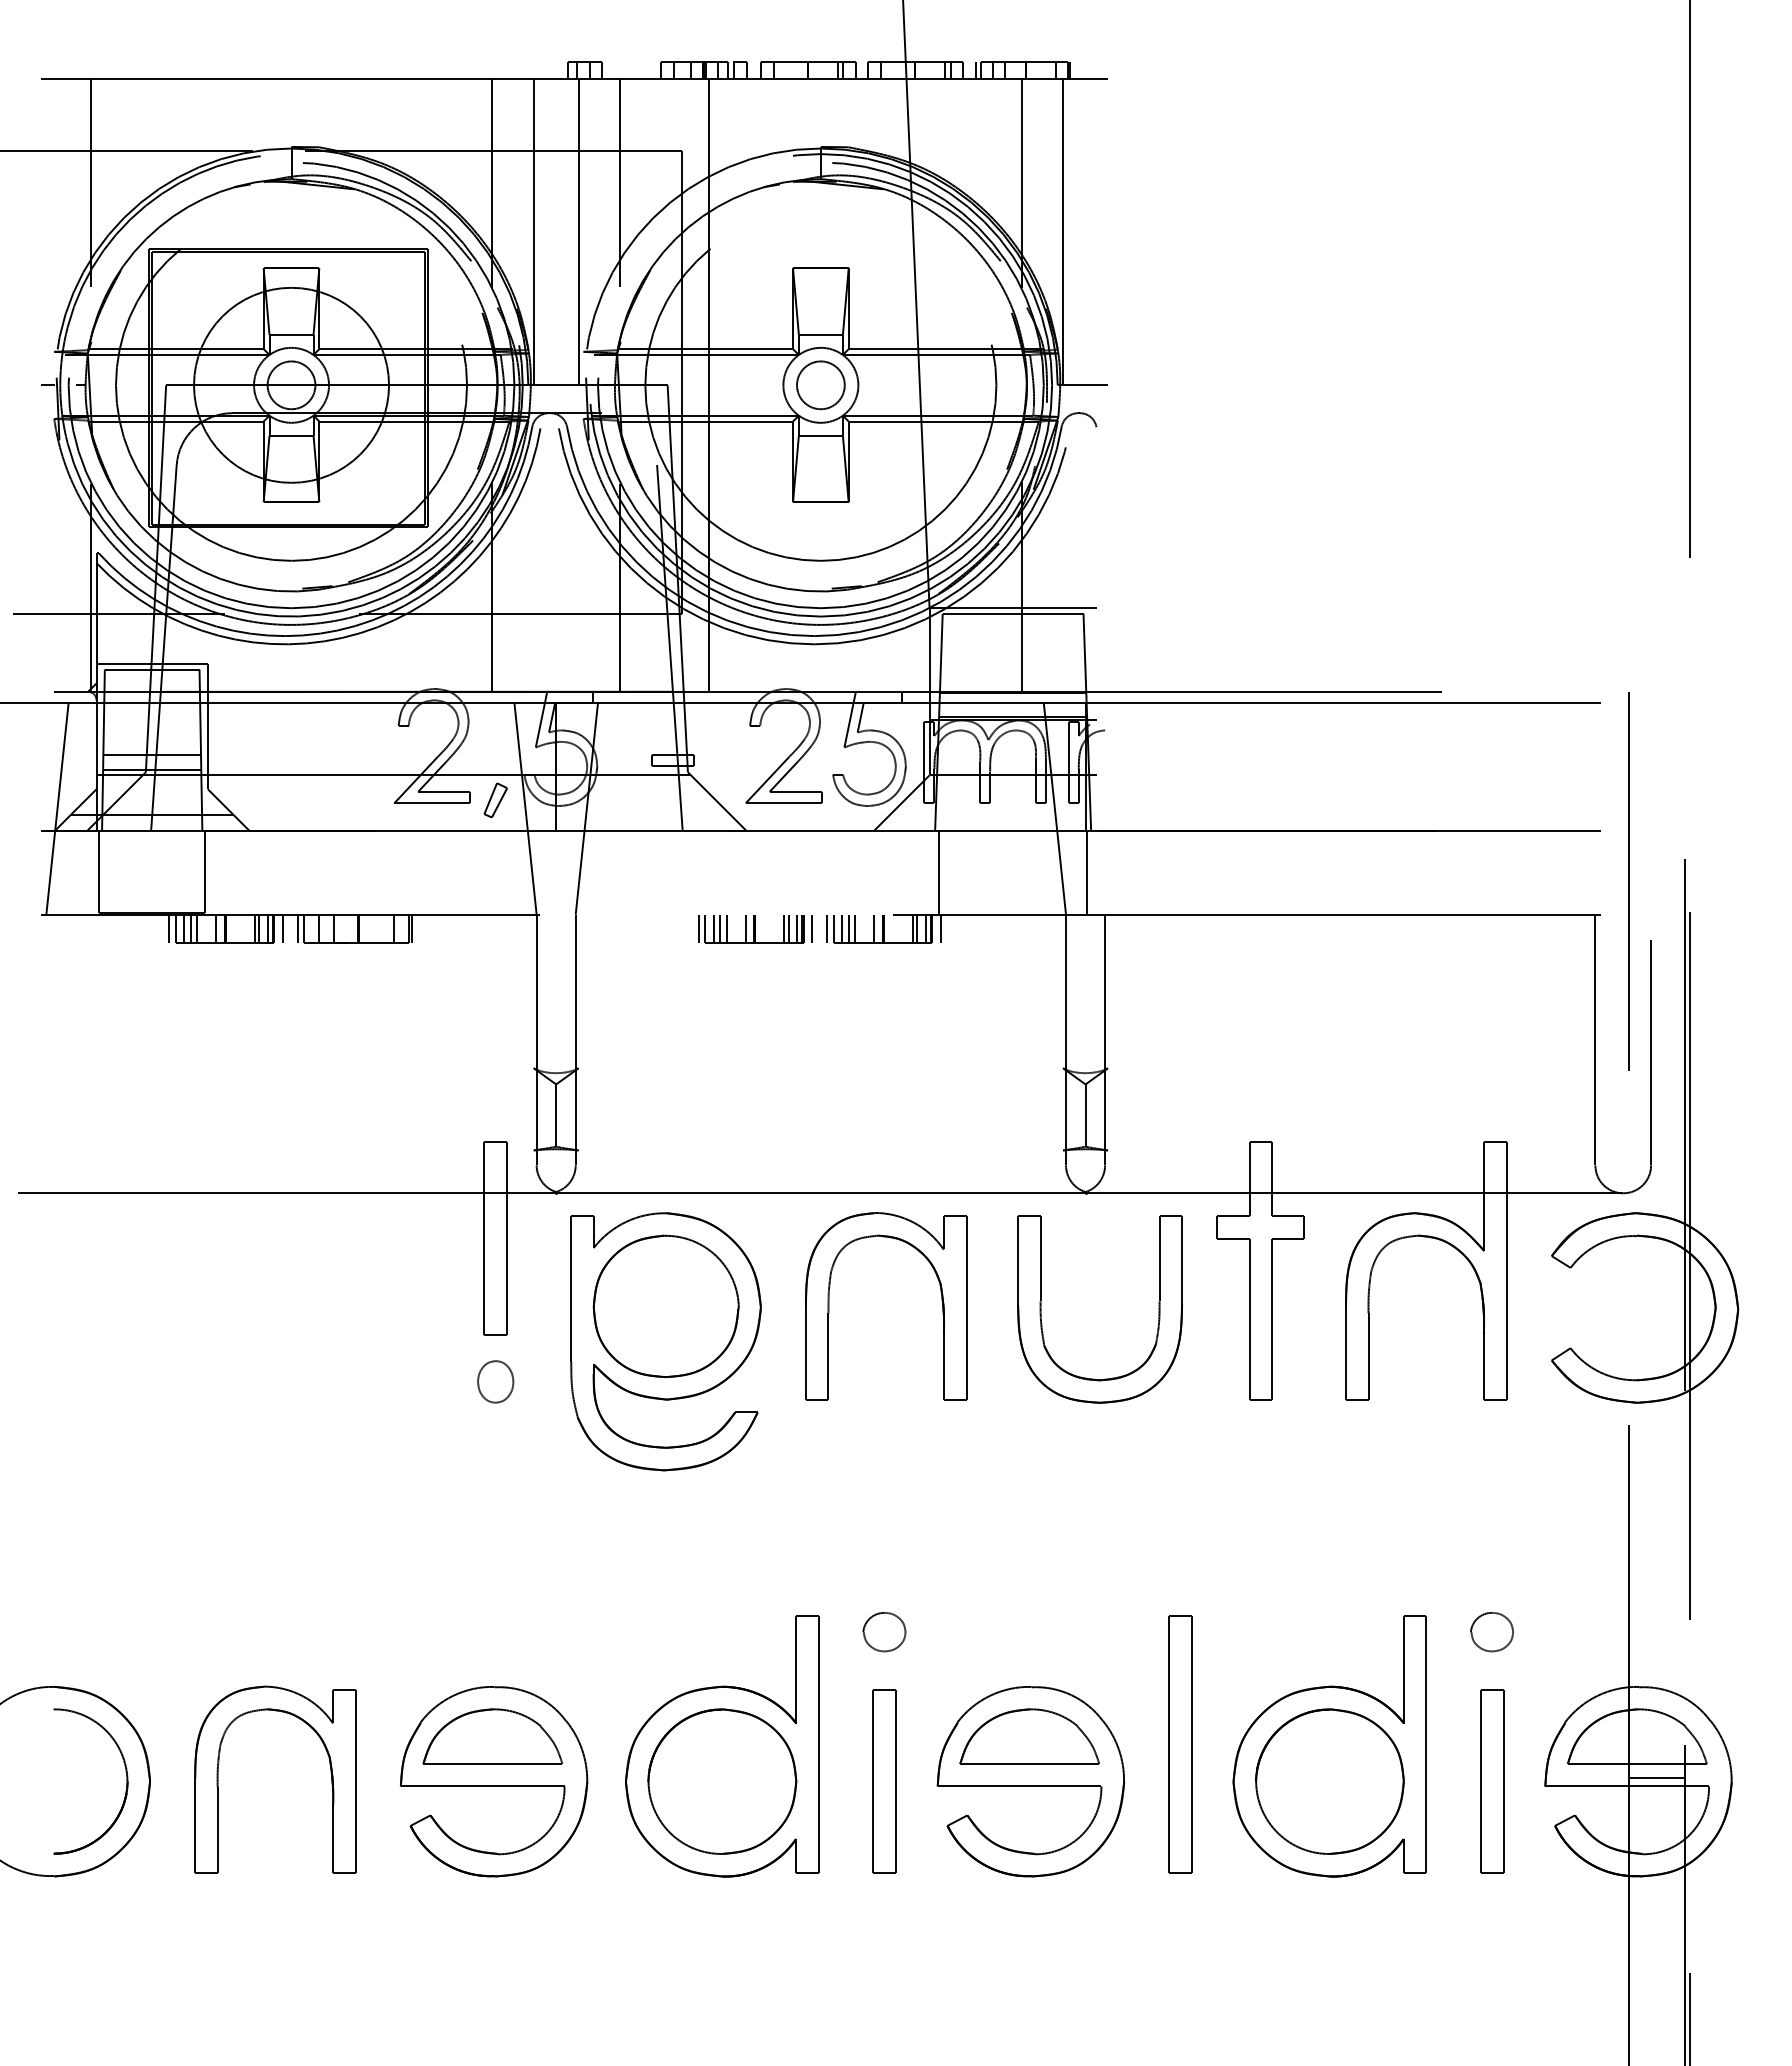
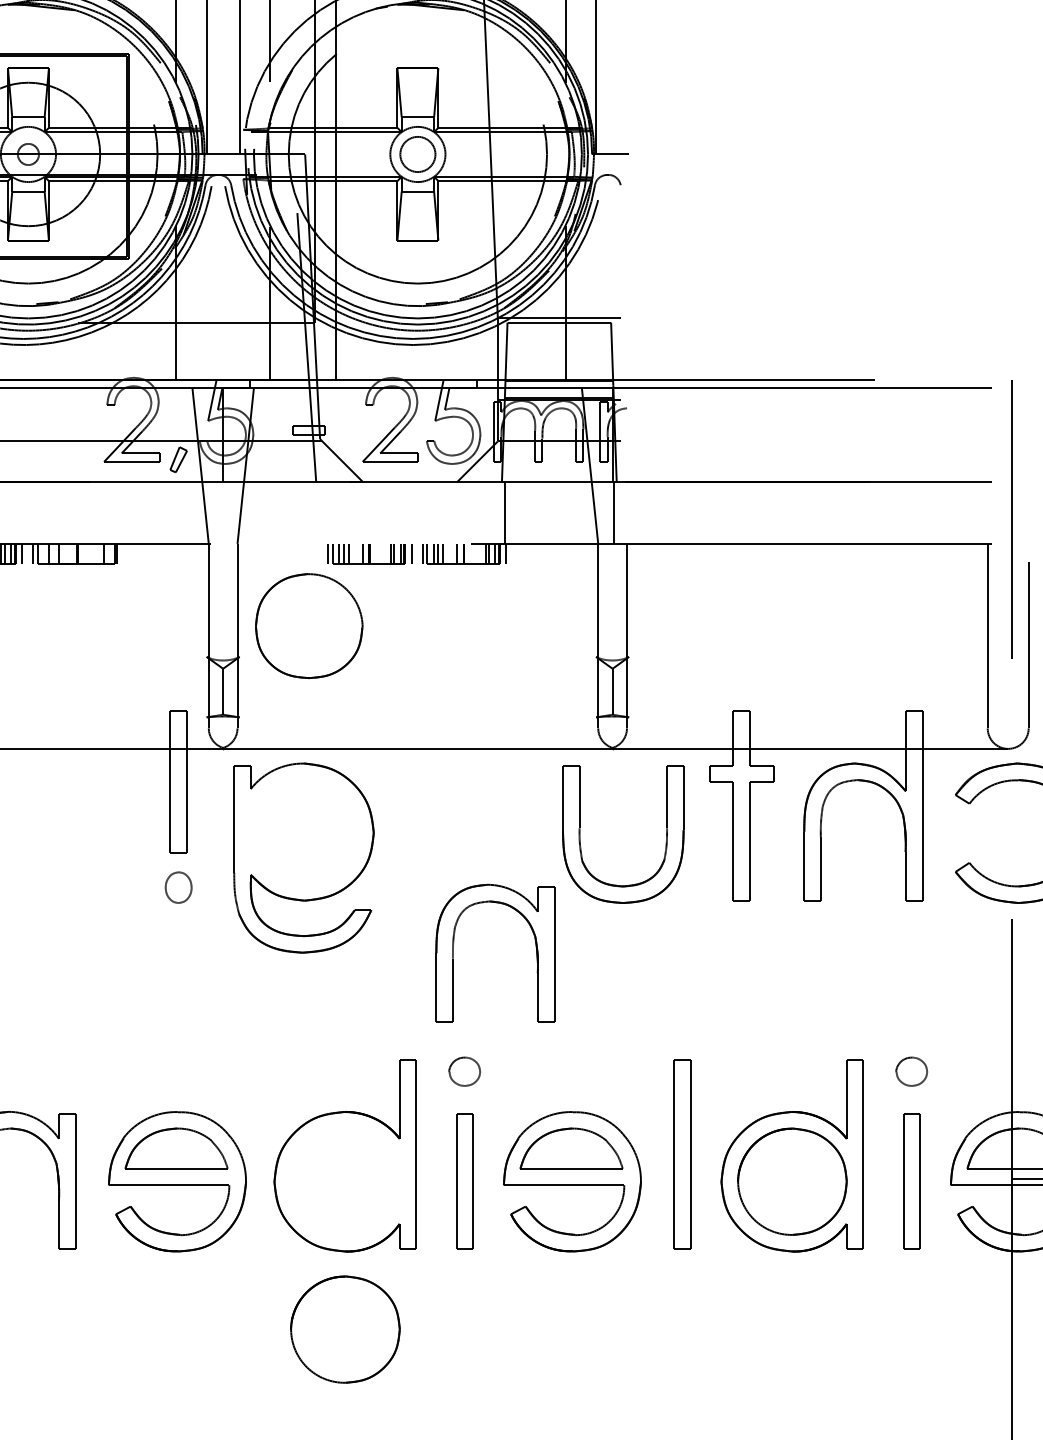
circle: (291, 385) -> (28, 154), size x0.6
part: (941, 1300) -> (536, 949), moved
part: (665, 1306) -> (308, 626), moved
part: (722, 1781) -> (345, 1329), moved

